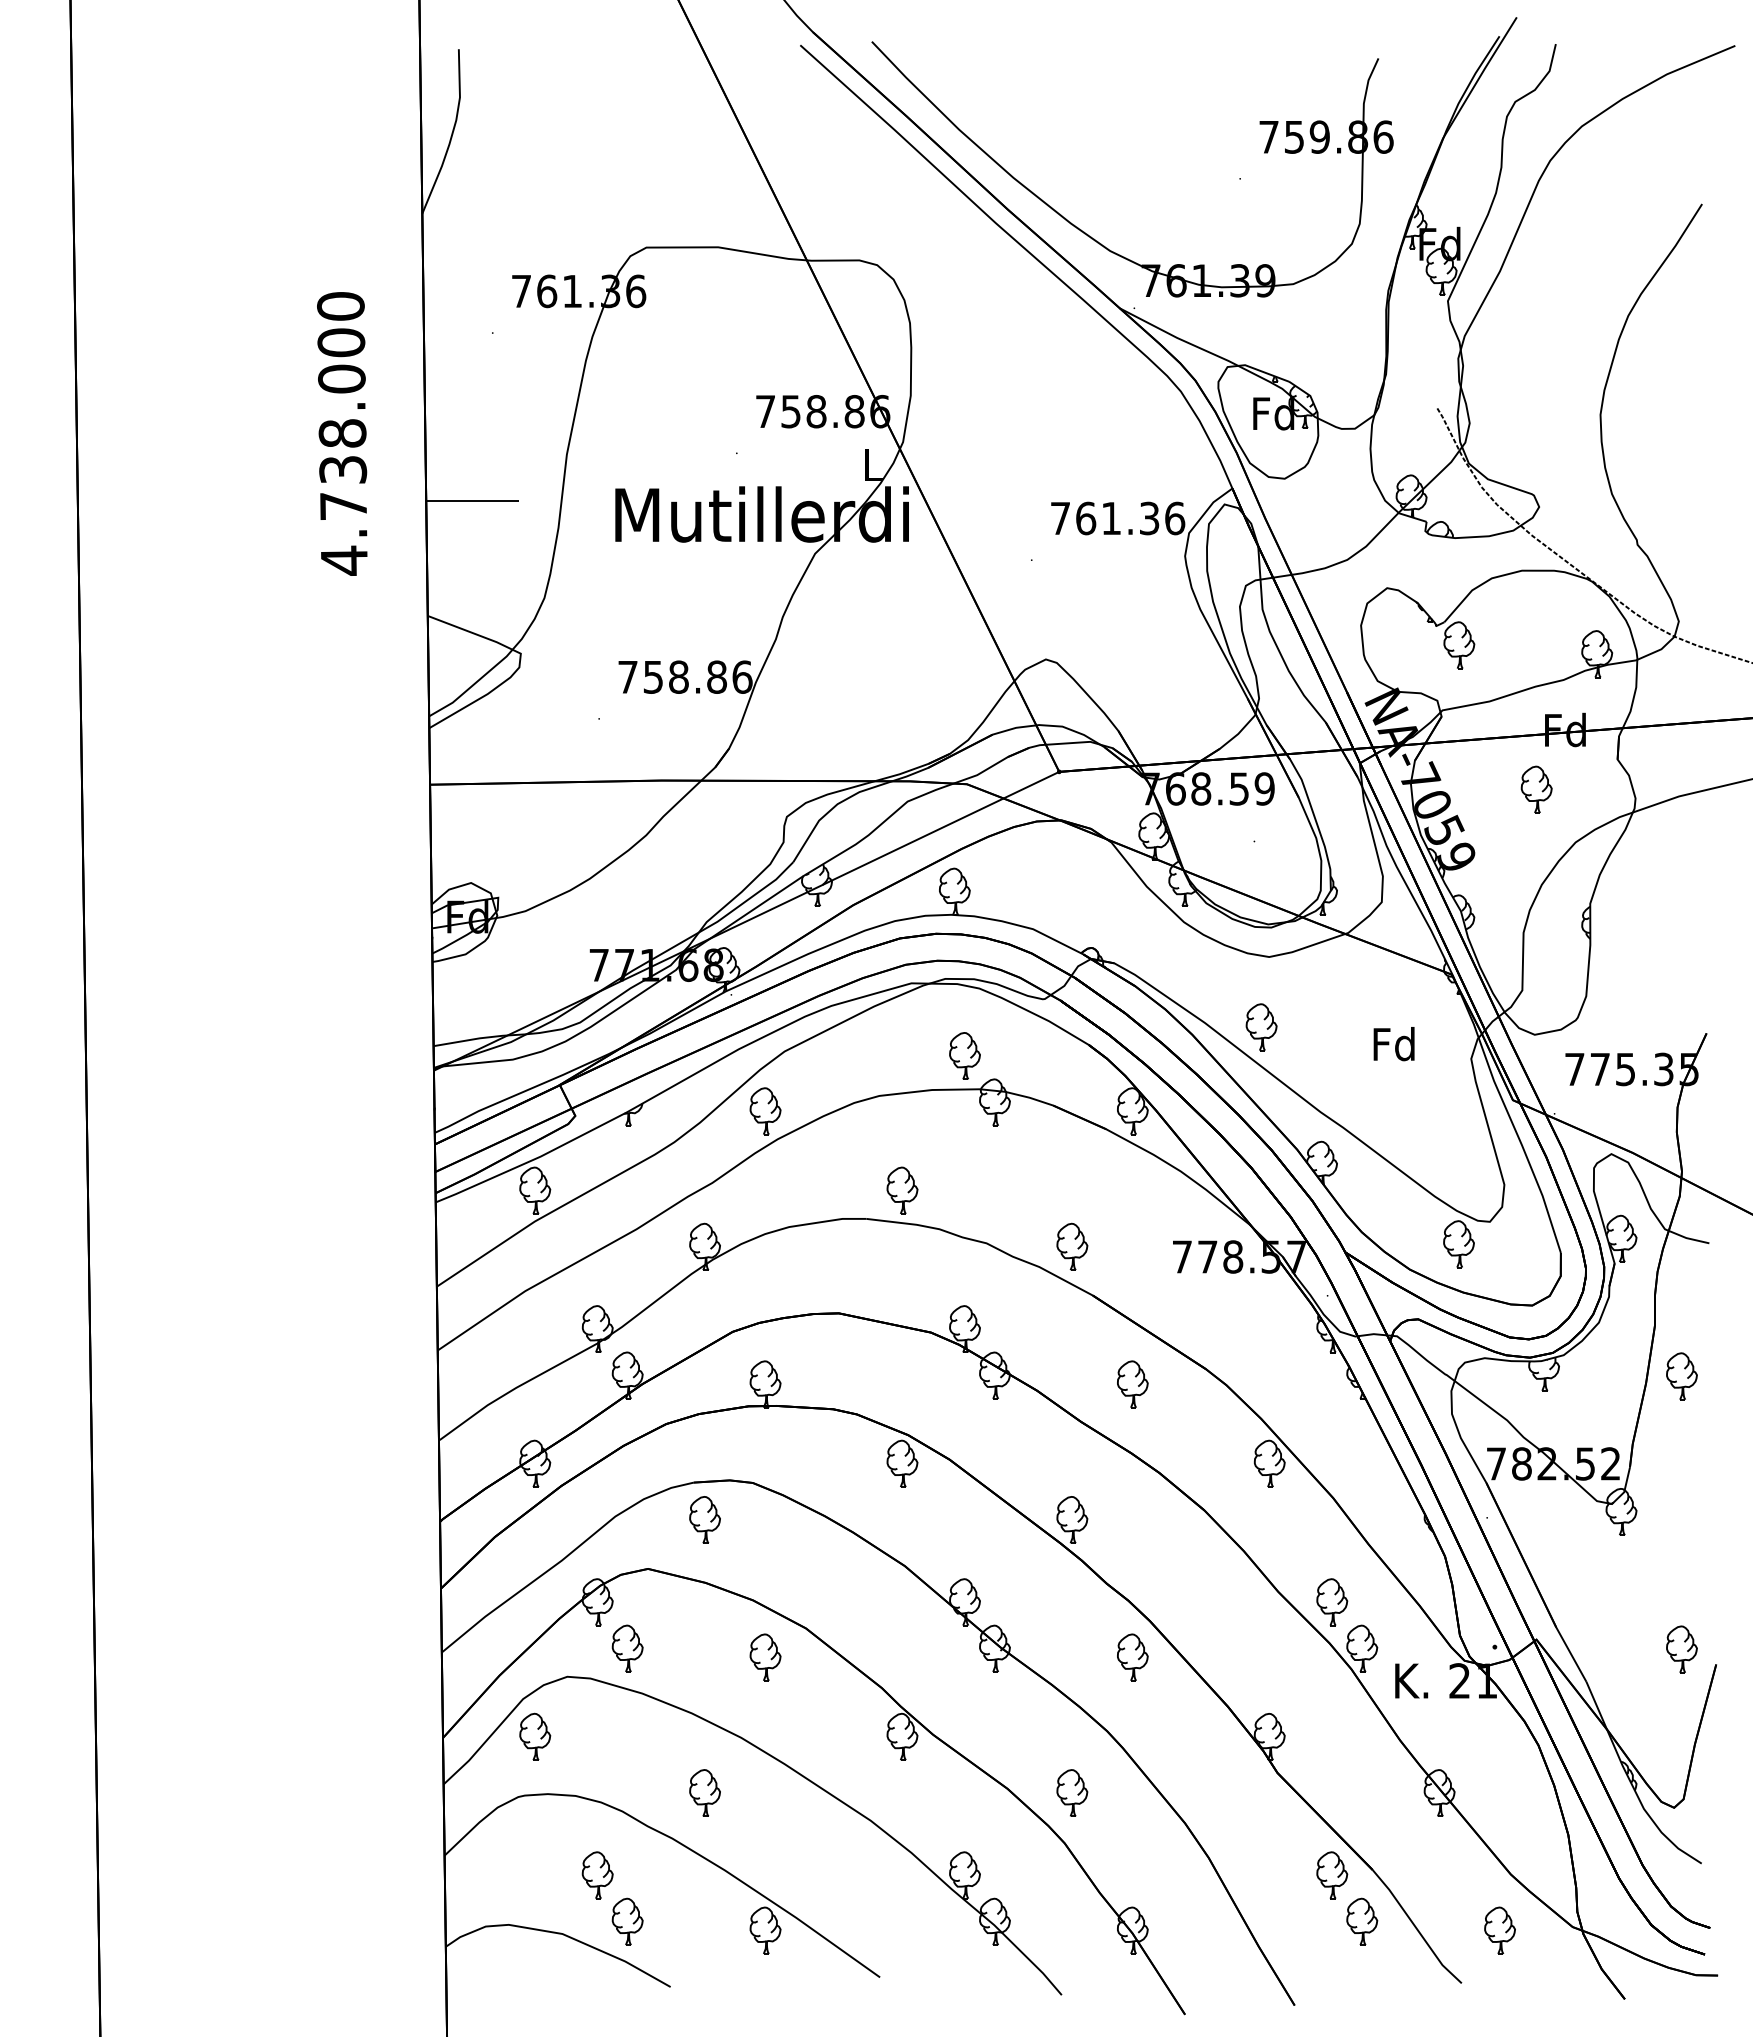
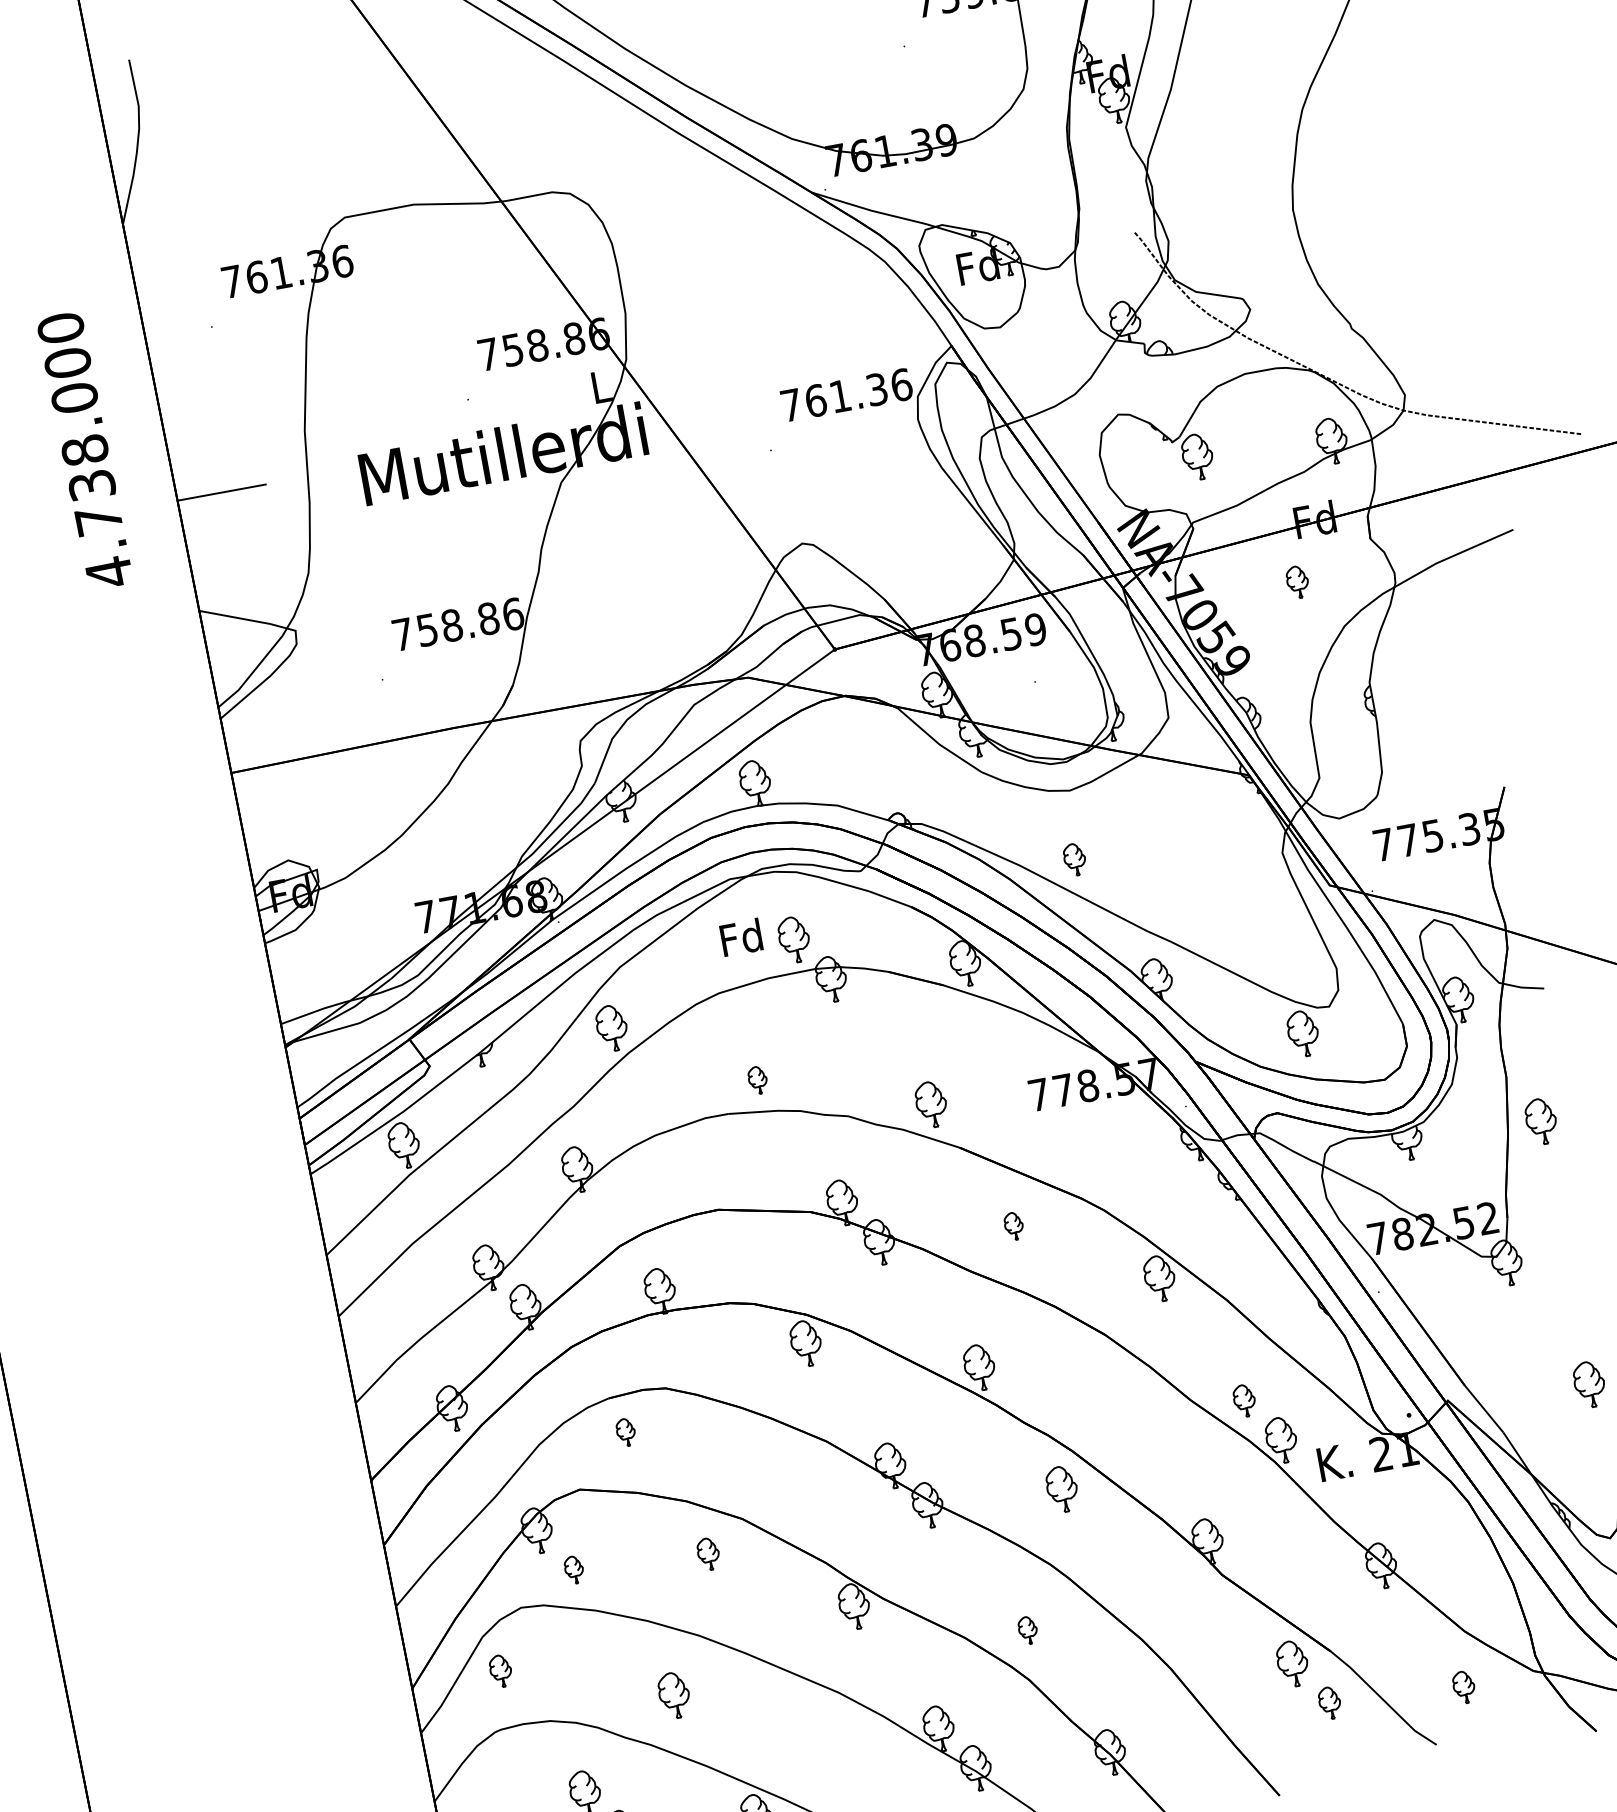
part: (1536, 789) -> (1297, 582), size x0.7
part: (1261, 1027) -> (1074, 859), size x0.7
text: (1393, 1044) -> (740, 938), moved
part: (902, 1190) -> (757, 1080), size x0.6
part: (1132, 1384) -> (1013, 1226), size x0.6
part: (704, 1519) -> (625, 1432), size x0.6
part: (1332, 1602) -> (1244, 1401), size x0.7
part: (627, 1648) -> (574, 1569), size x0.6
part: (765, 1657) -> (708, 1554), size x0.7
part: (535, 1736) -> (501, 1670), size x0.7
part: (1072, 1792) -> (1028, 1629), size x0.6
part: (1362, 1921) -> (1330, 1702), size x0.7
part: (1499, 1930) -> (1463, 1687), size x0.7

